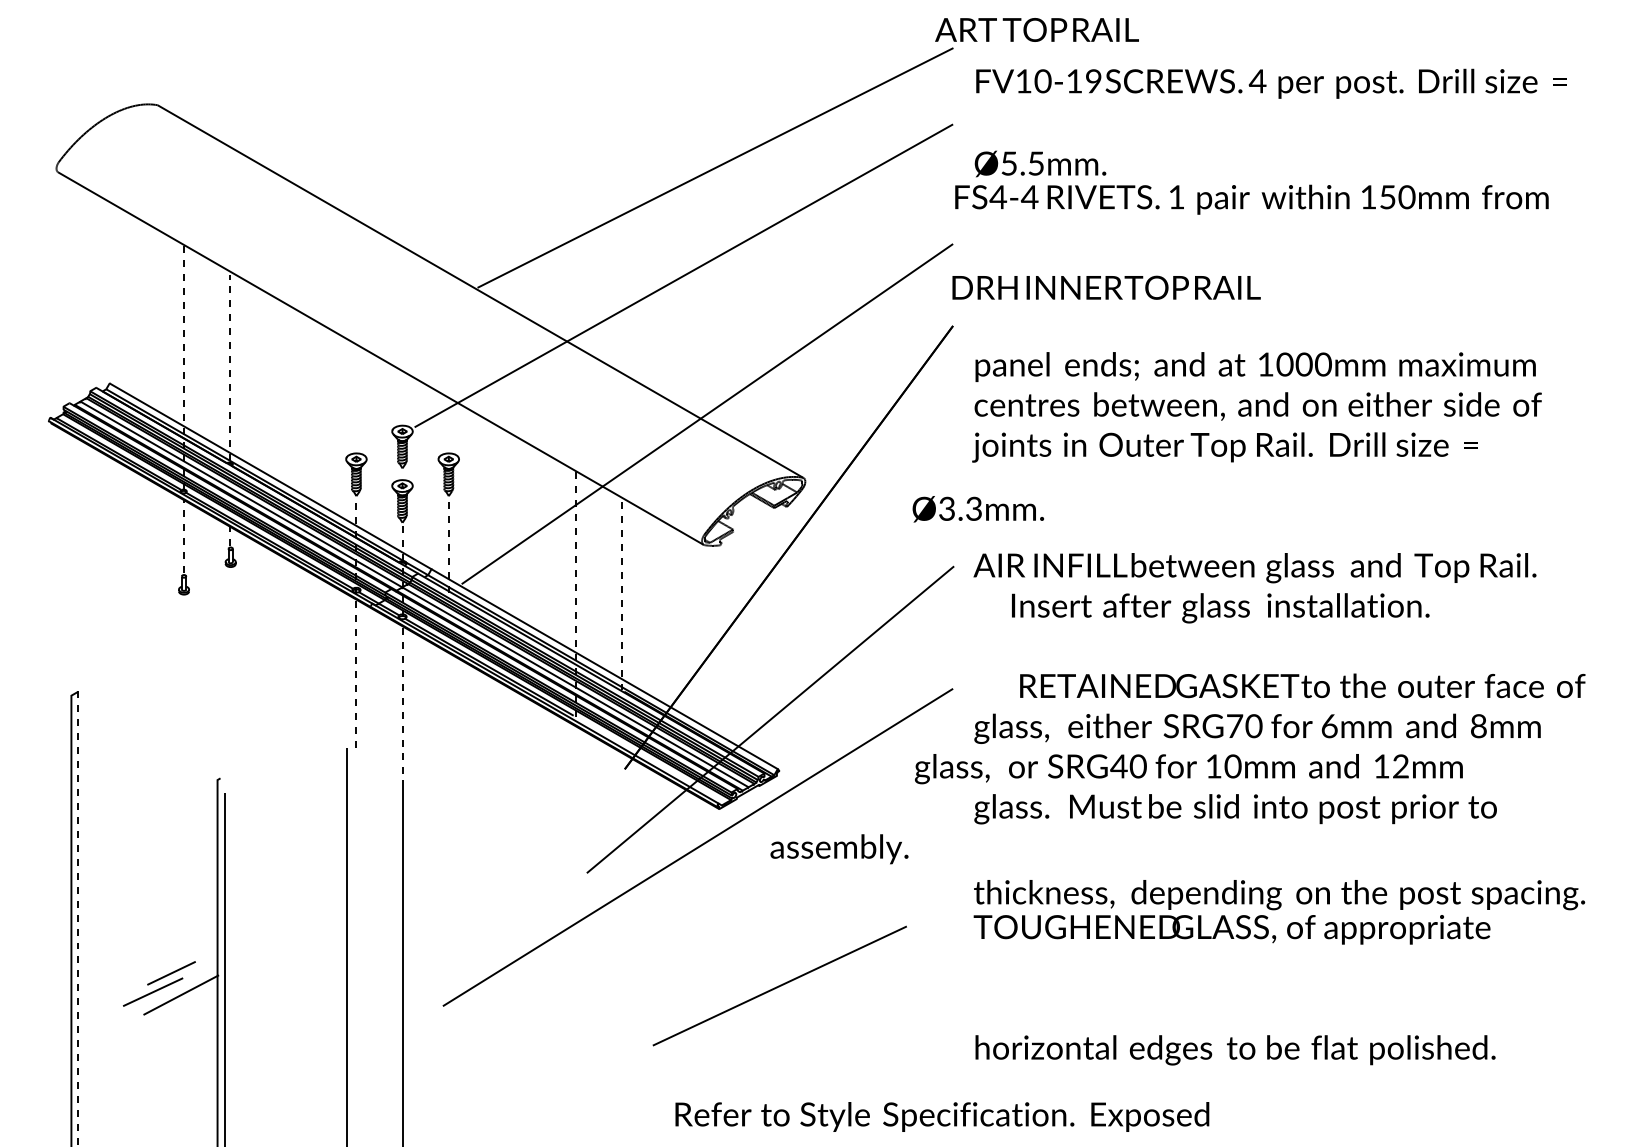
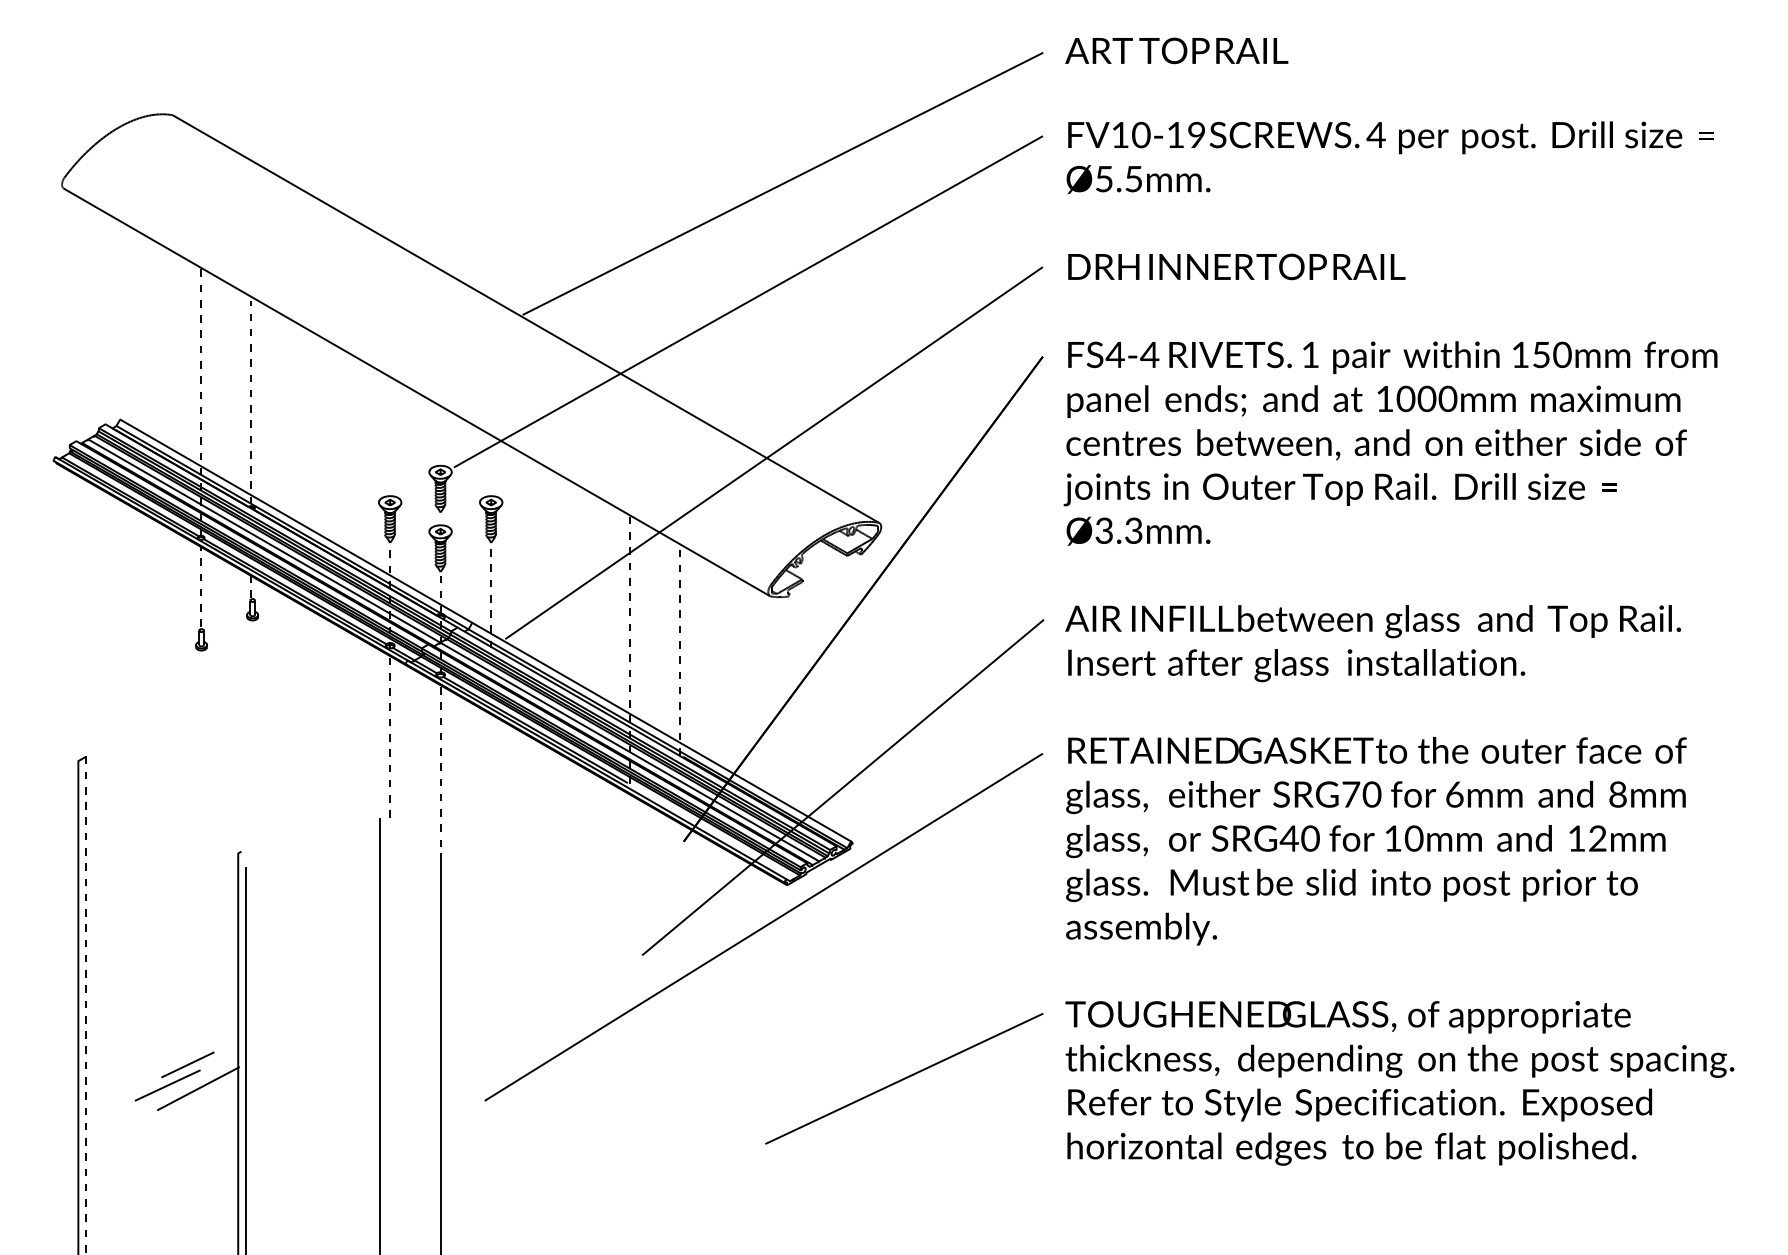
text: (1036, 29) -> (1176, 50), moved
text: (1270, 83) -> (1390, 137), moved
text: (1251, 199) -> (1392, 357), moved
text: (1106, 287) -> (1236, 266), moved
text: (978, 508) -> (1138, 530), moved
text: (1220, 608) -> (1296, 665), moved
text: (1302, 685) -> (1377, 750), moved
text: (1188, 769) -> (1365, 841), moved
text: (839, 848) -> (1141, 928), moved
text: (1279, 894) -> (1399, 1060), moved
line: (779, 985) -> (904, 1078), moved
text: (942, 1116) -> (1360, 1104), moved

